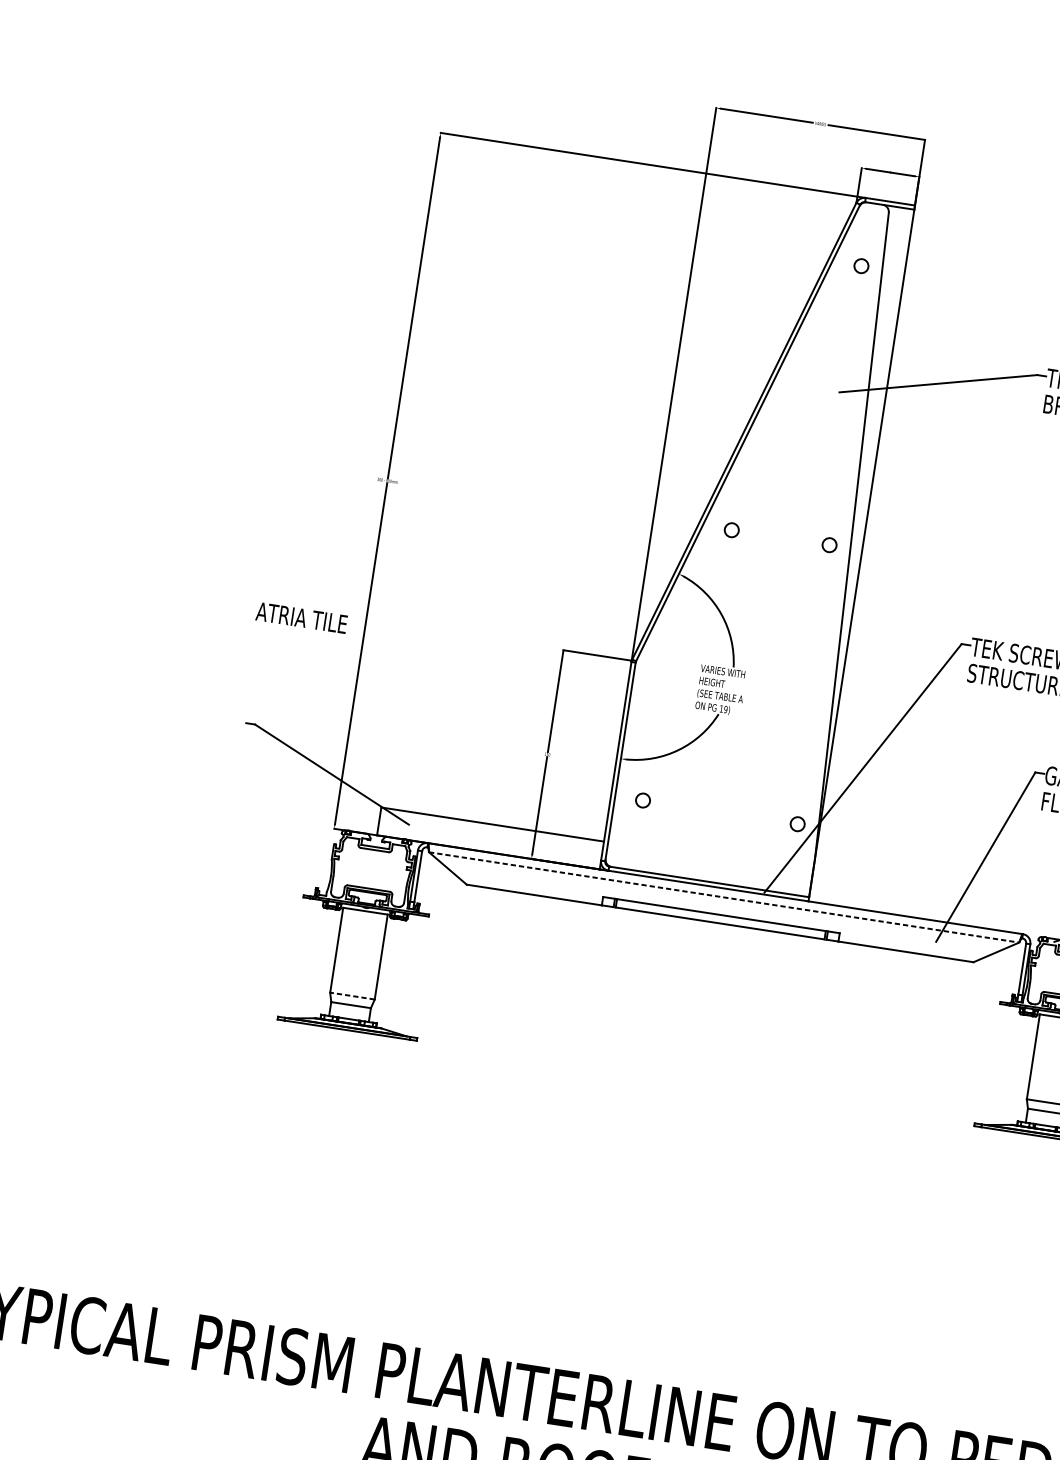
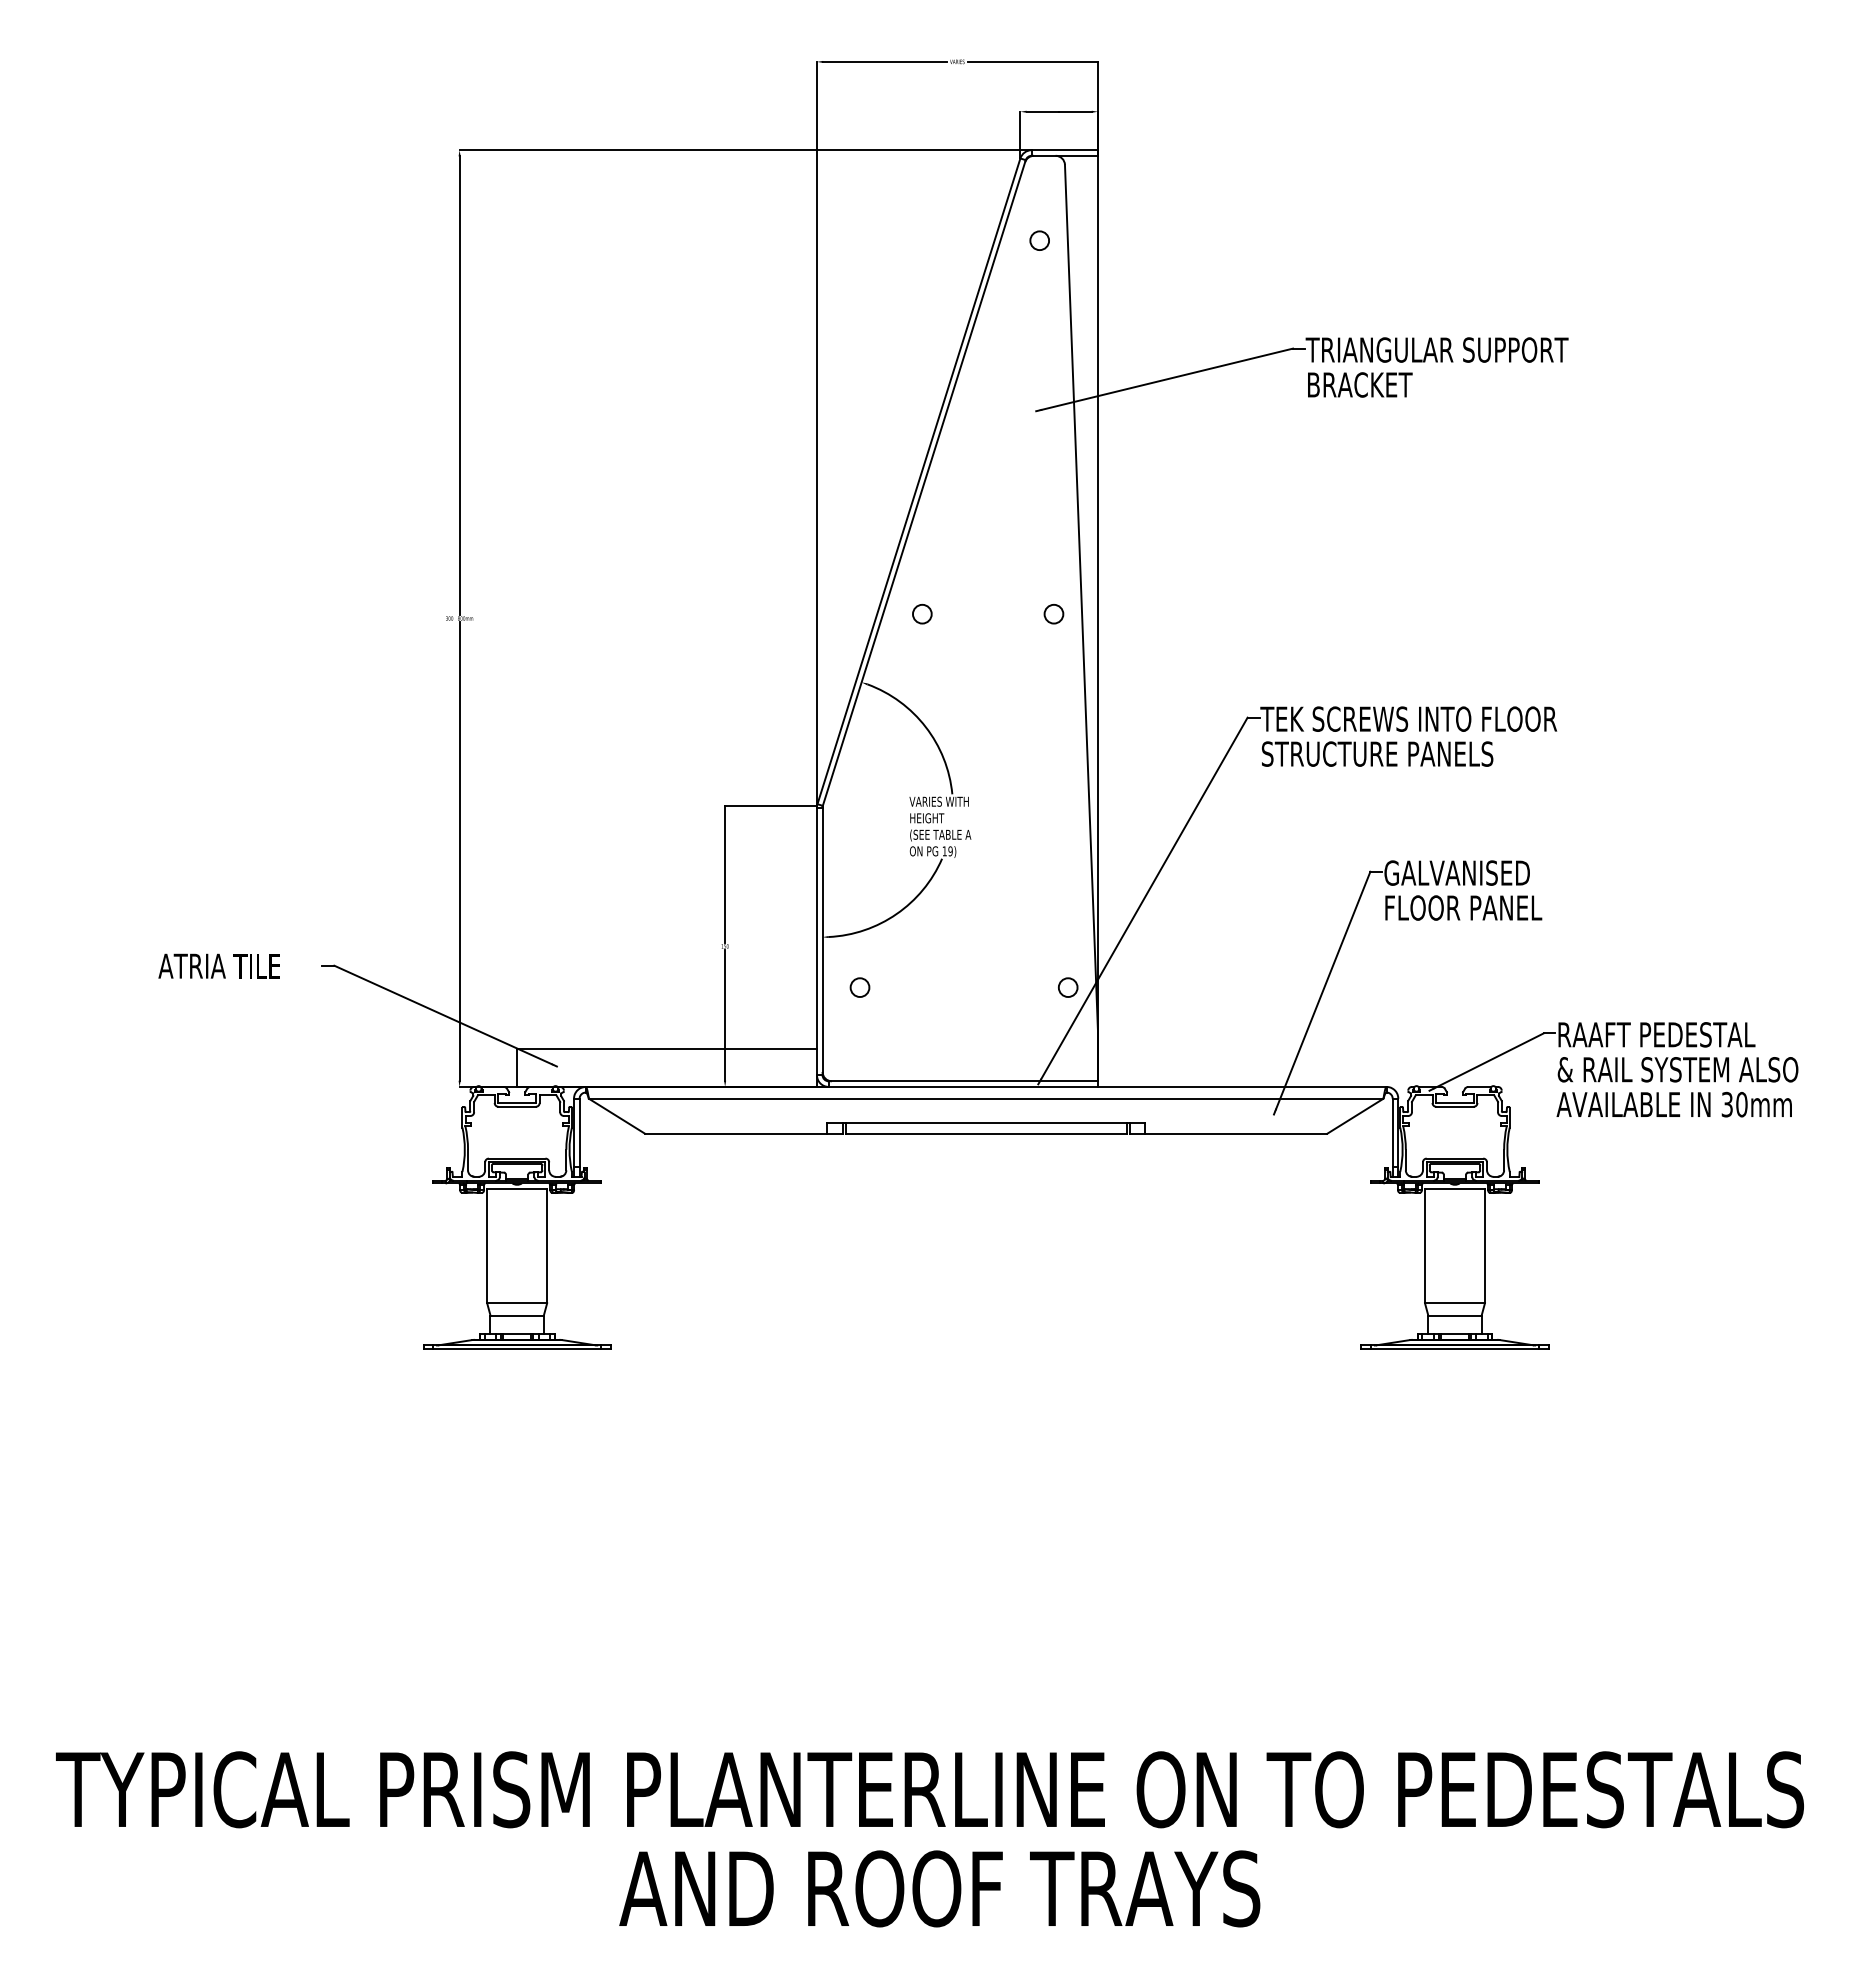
text: (301, 617) -> (218, 965), moved
line: (724, 897) -> (986, 1098), dashed -> solid
line: (352, 996) -> (517, 1303), dashed -> solid

